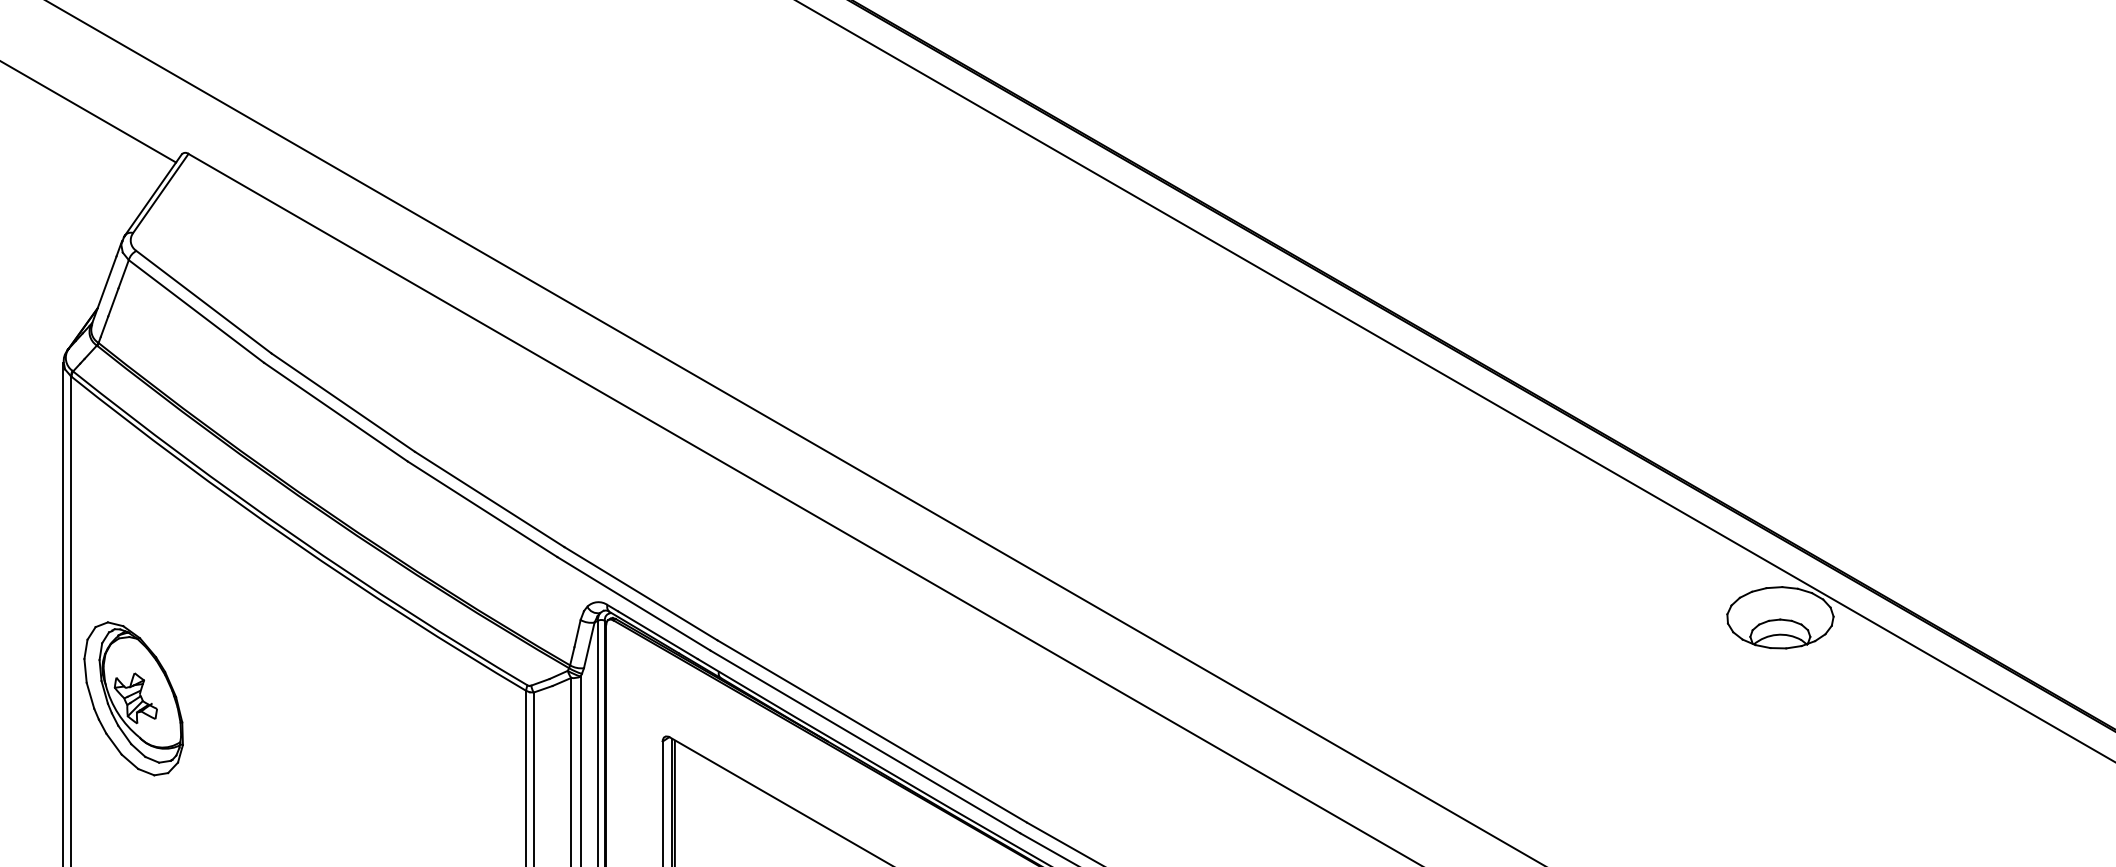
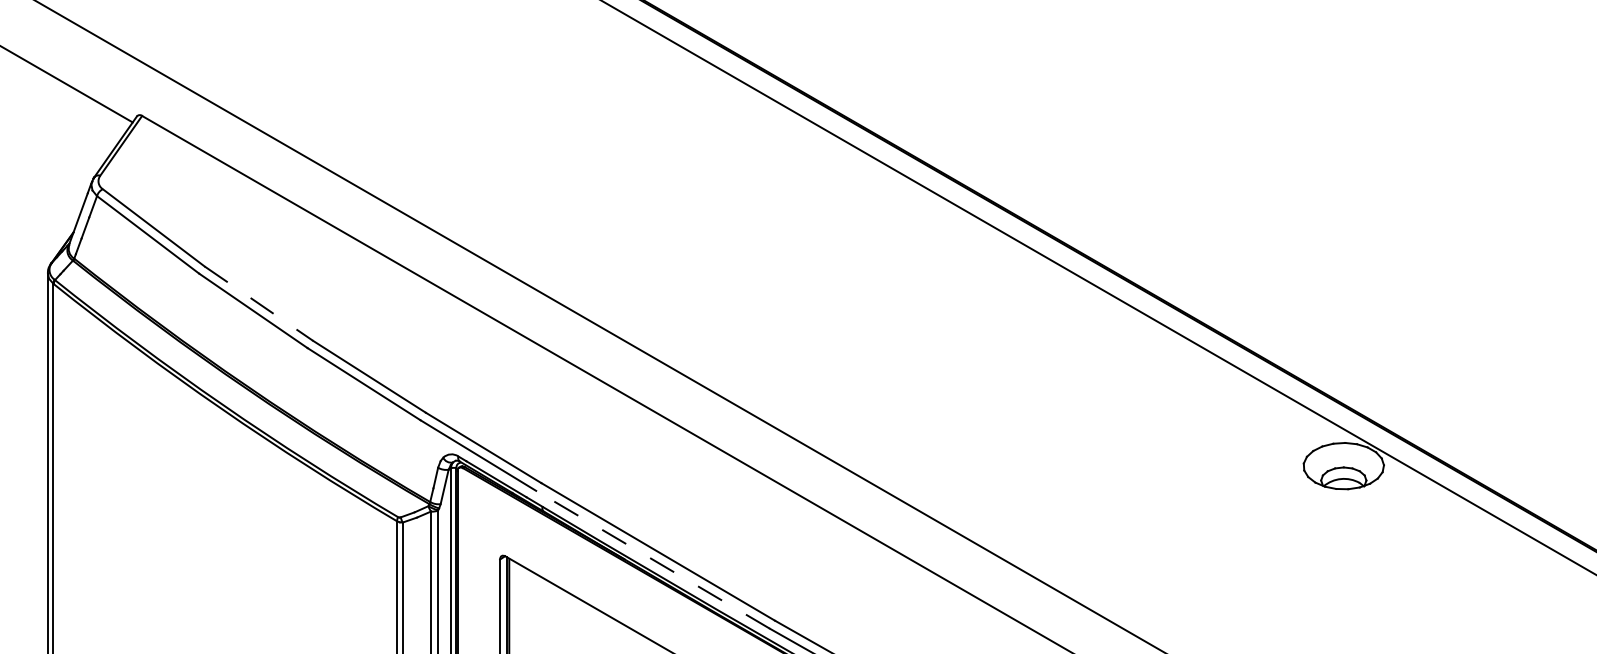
line: (343, 402) -> (259, 303), solid -> dashed
part: (133, 698) -> (100, 527), removed
line: (865, 741) -> (653, 559), solid -> dashed

